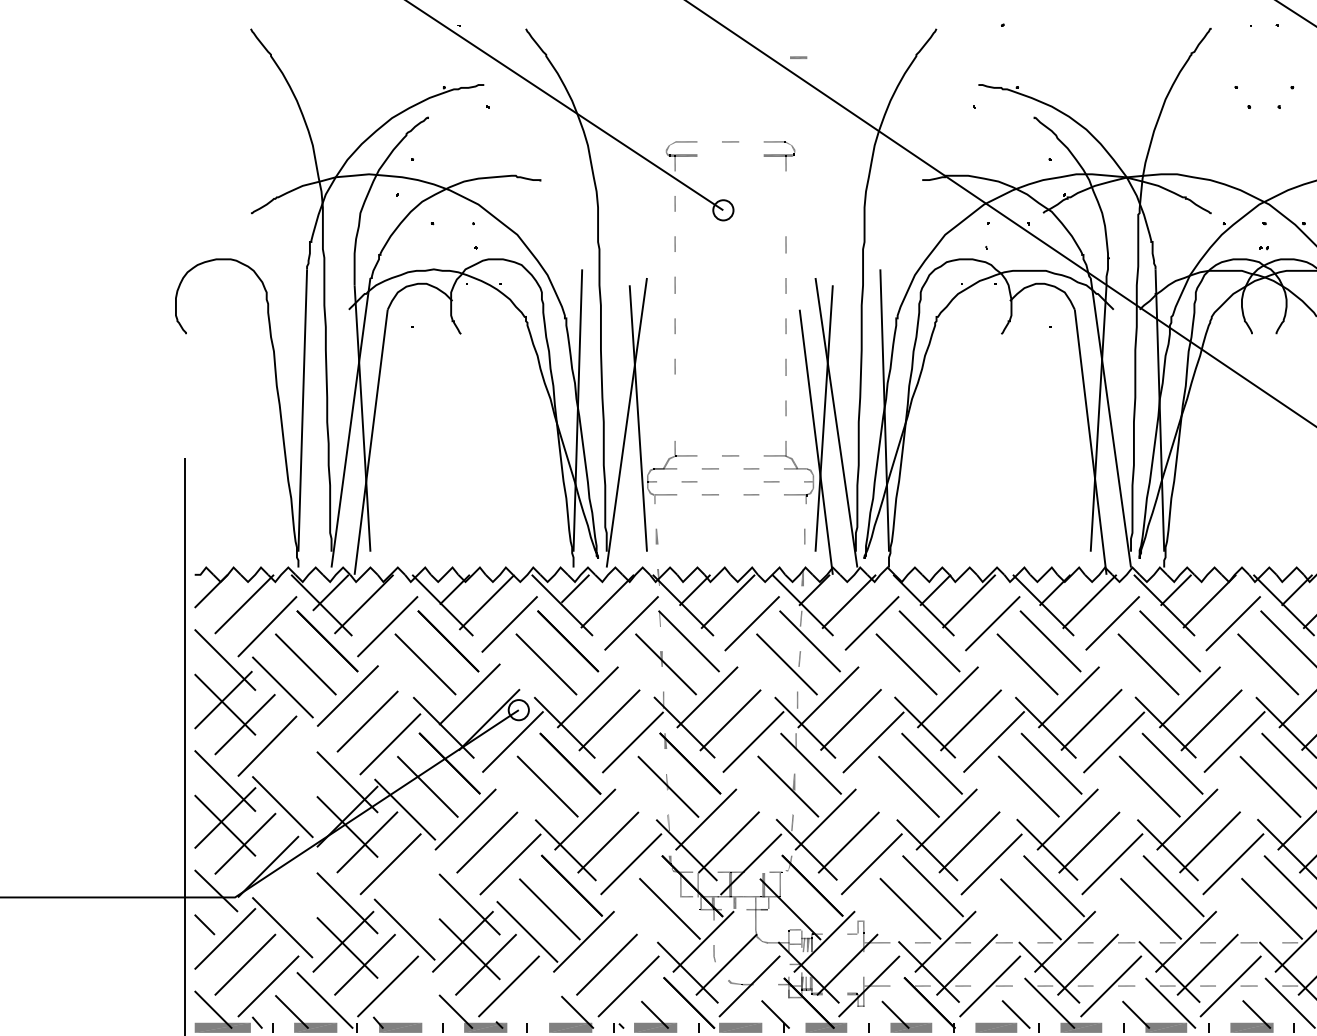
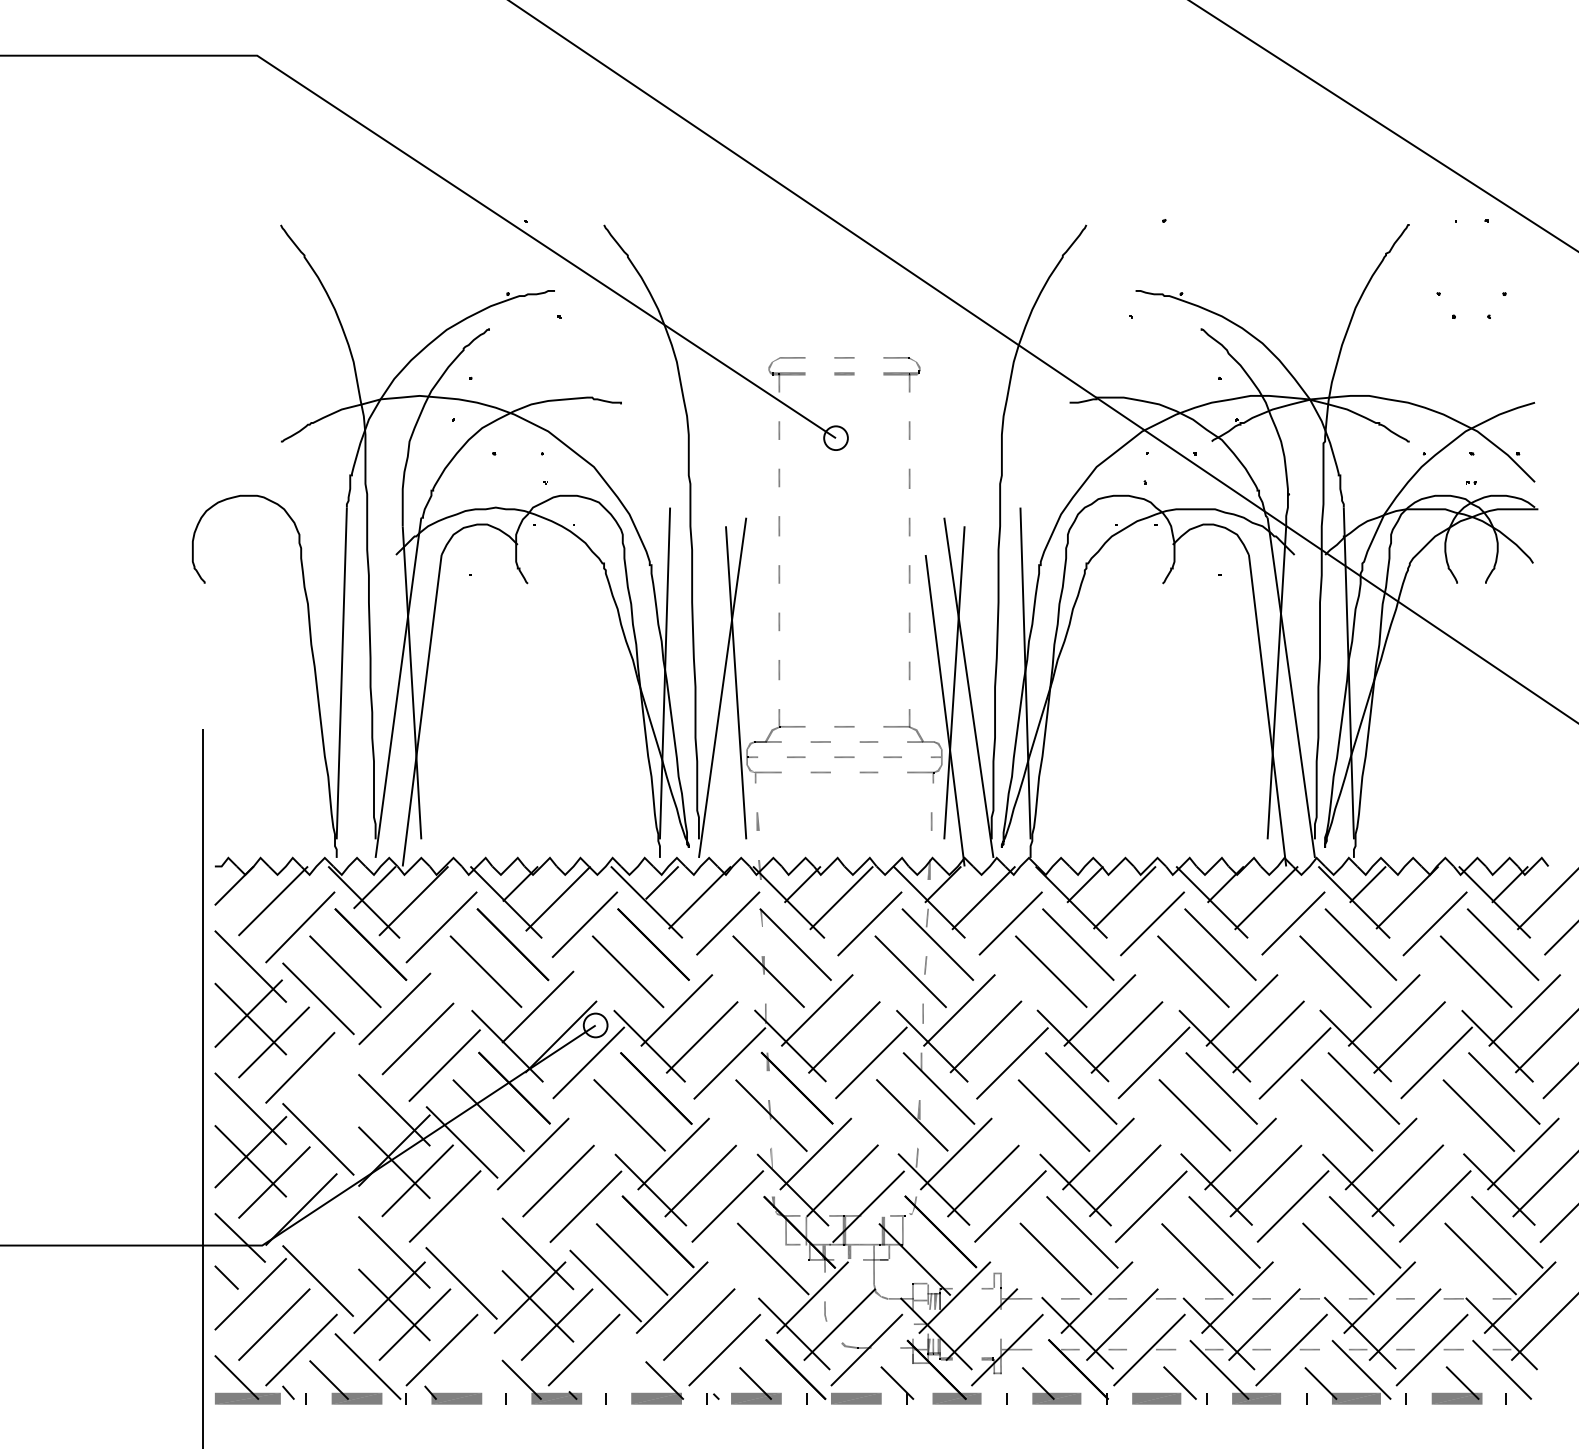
line: (798, 57) -> (844, 373), moved
line: (785, 203) -> (909, 430), added
line: (674, 407) -> (778, 669), added
line: (730, 481) -> (844, 756), added

